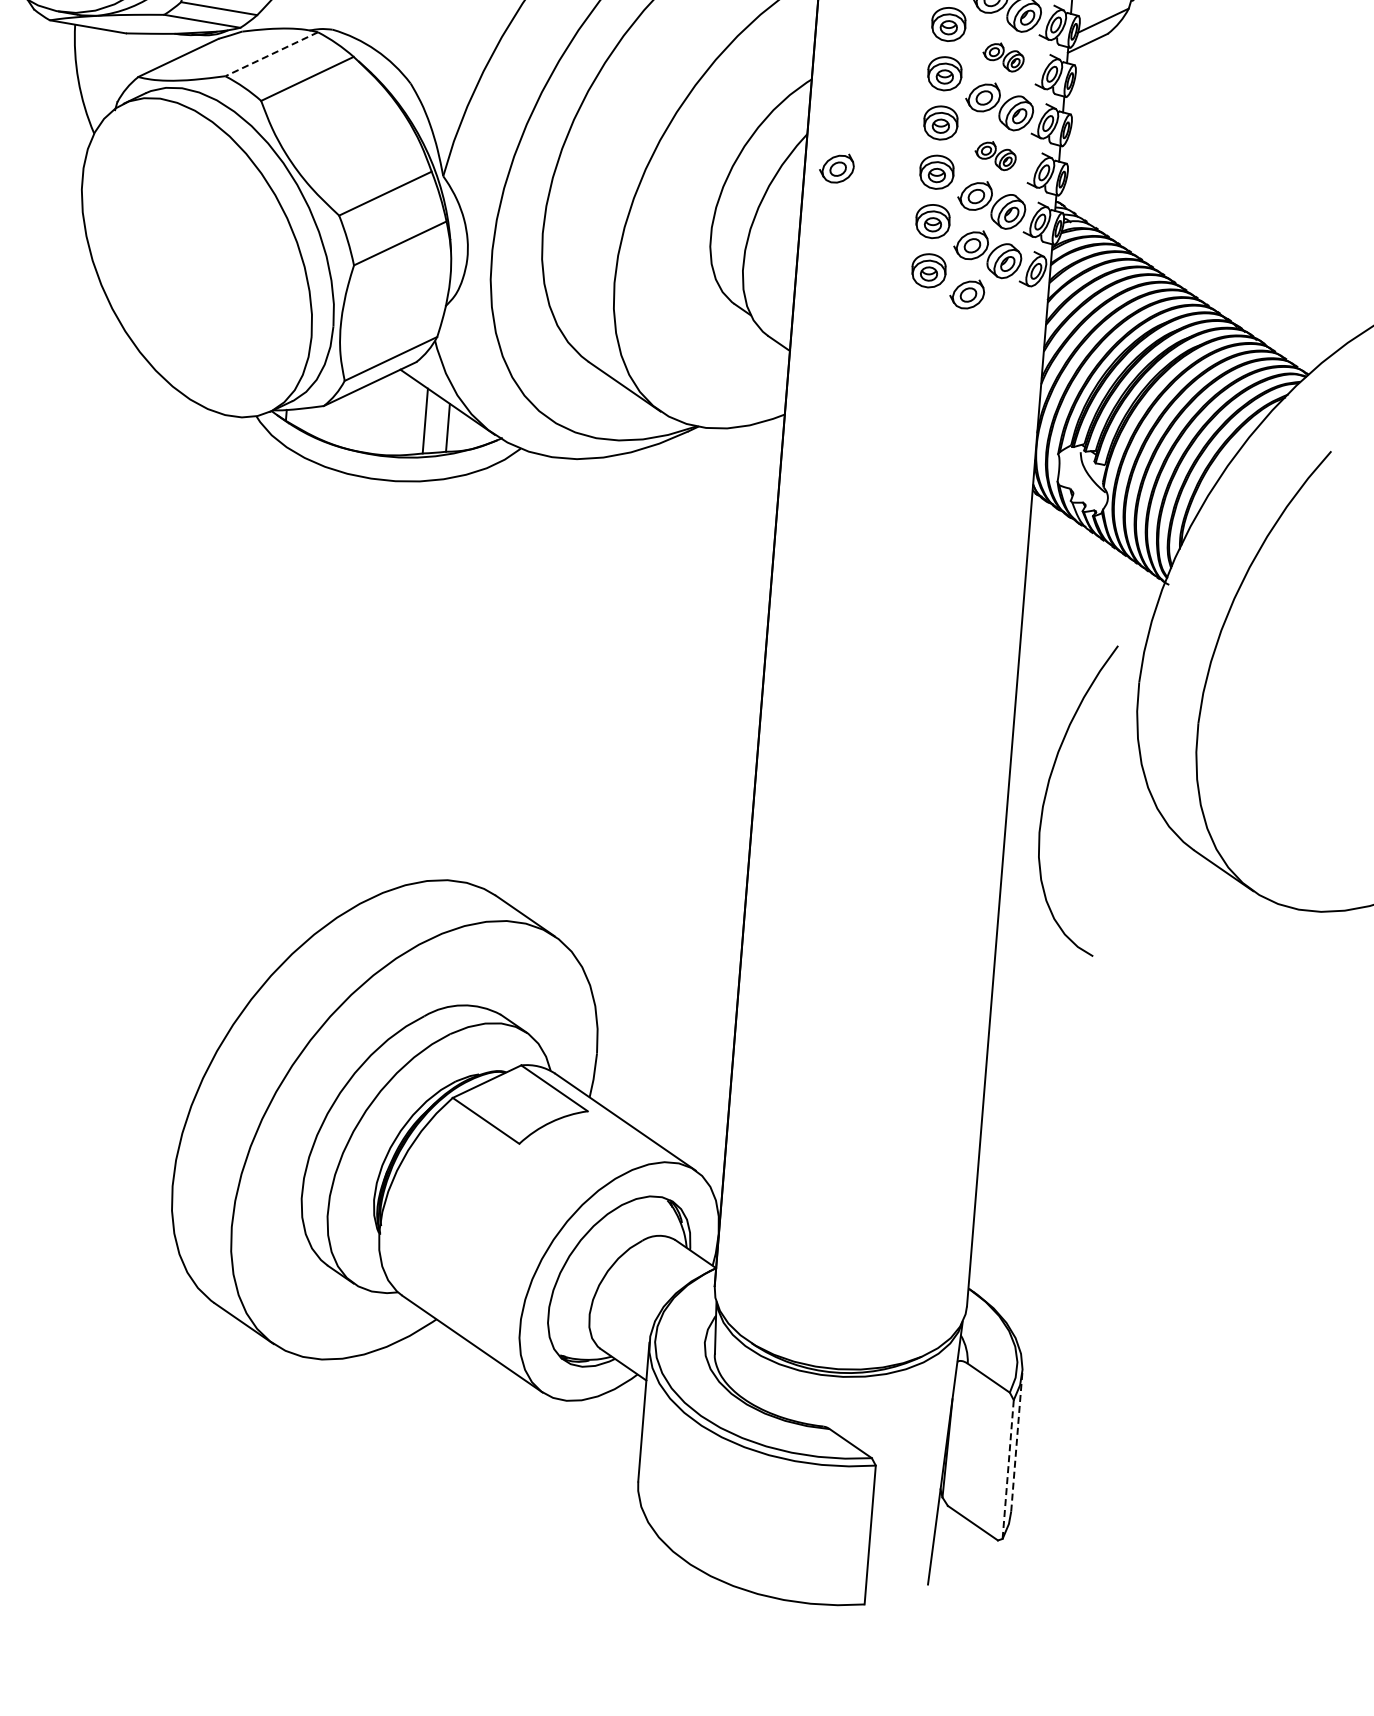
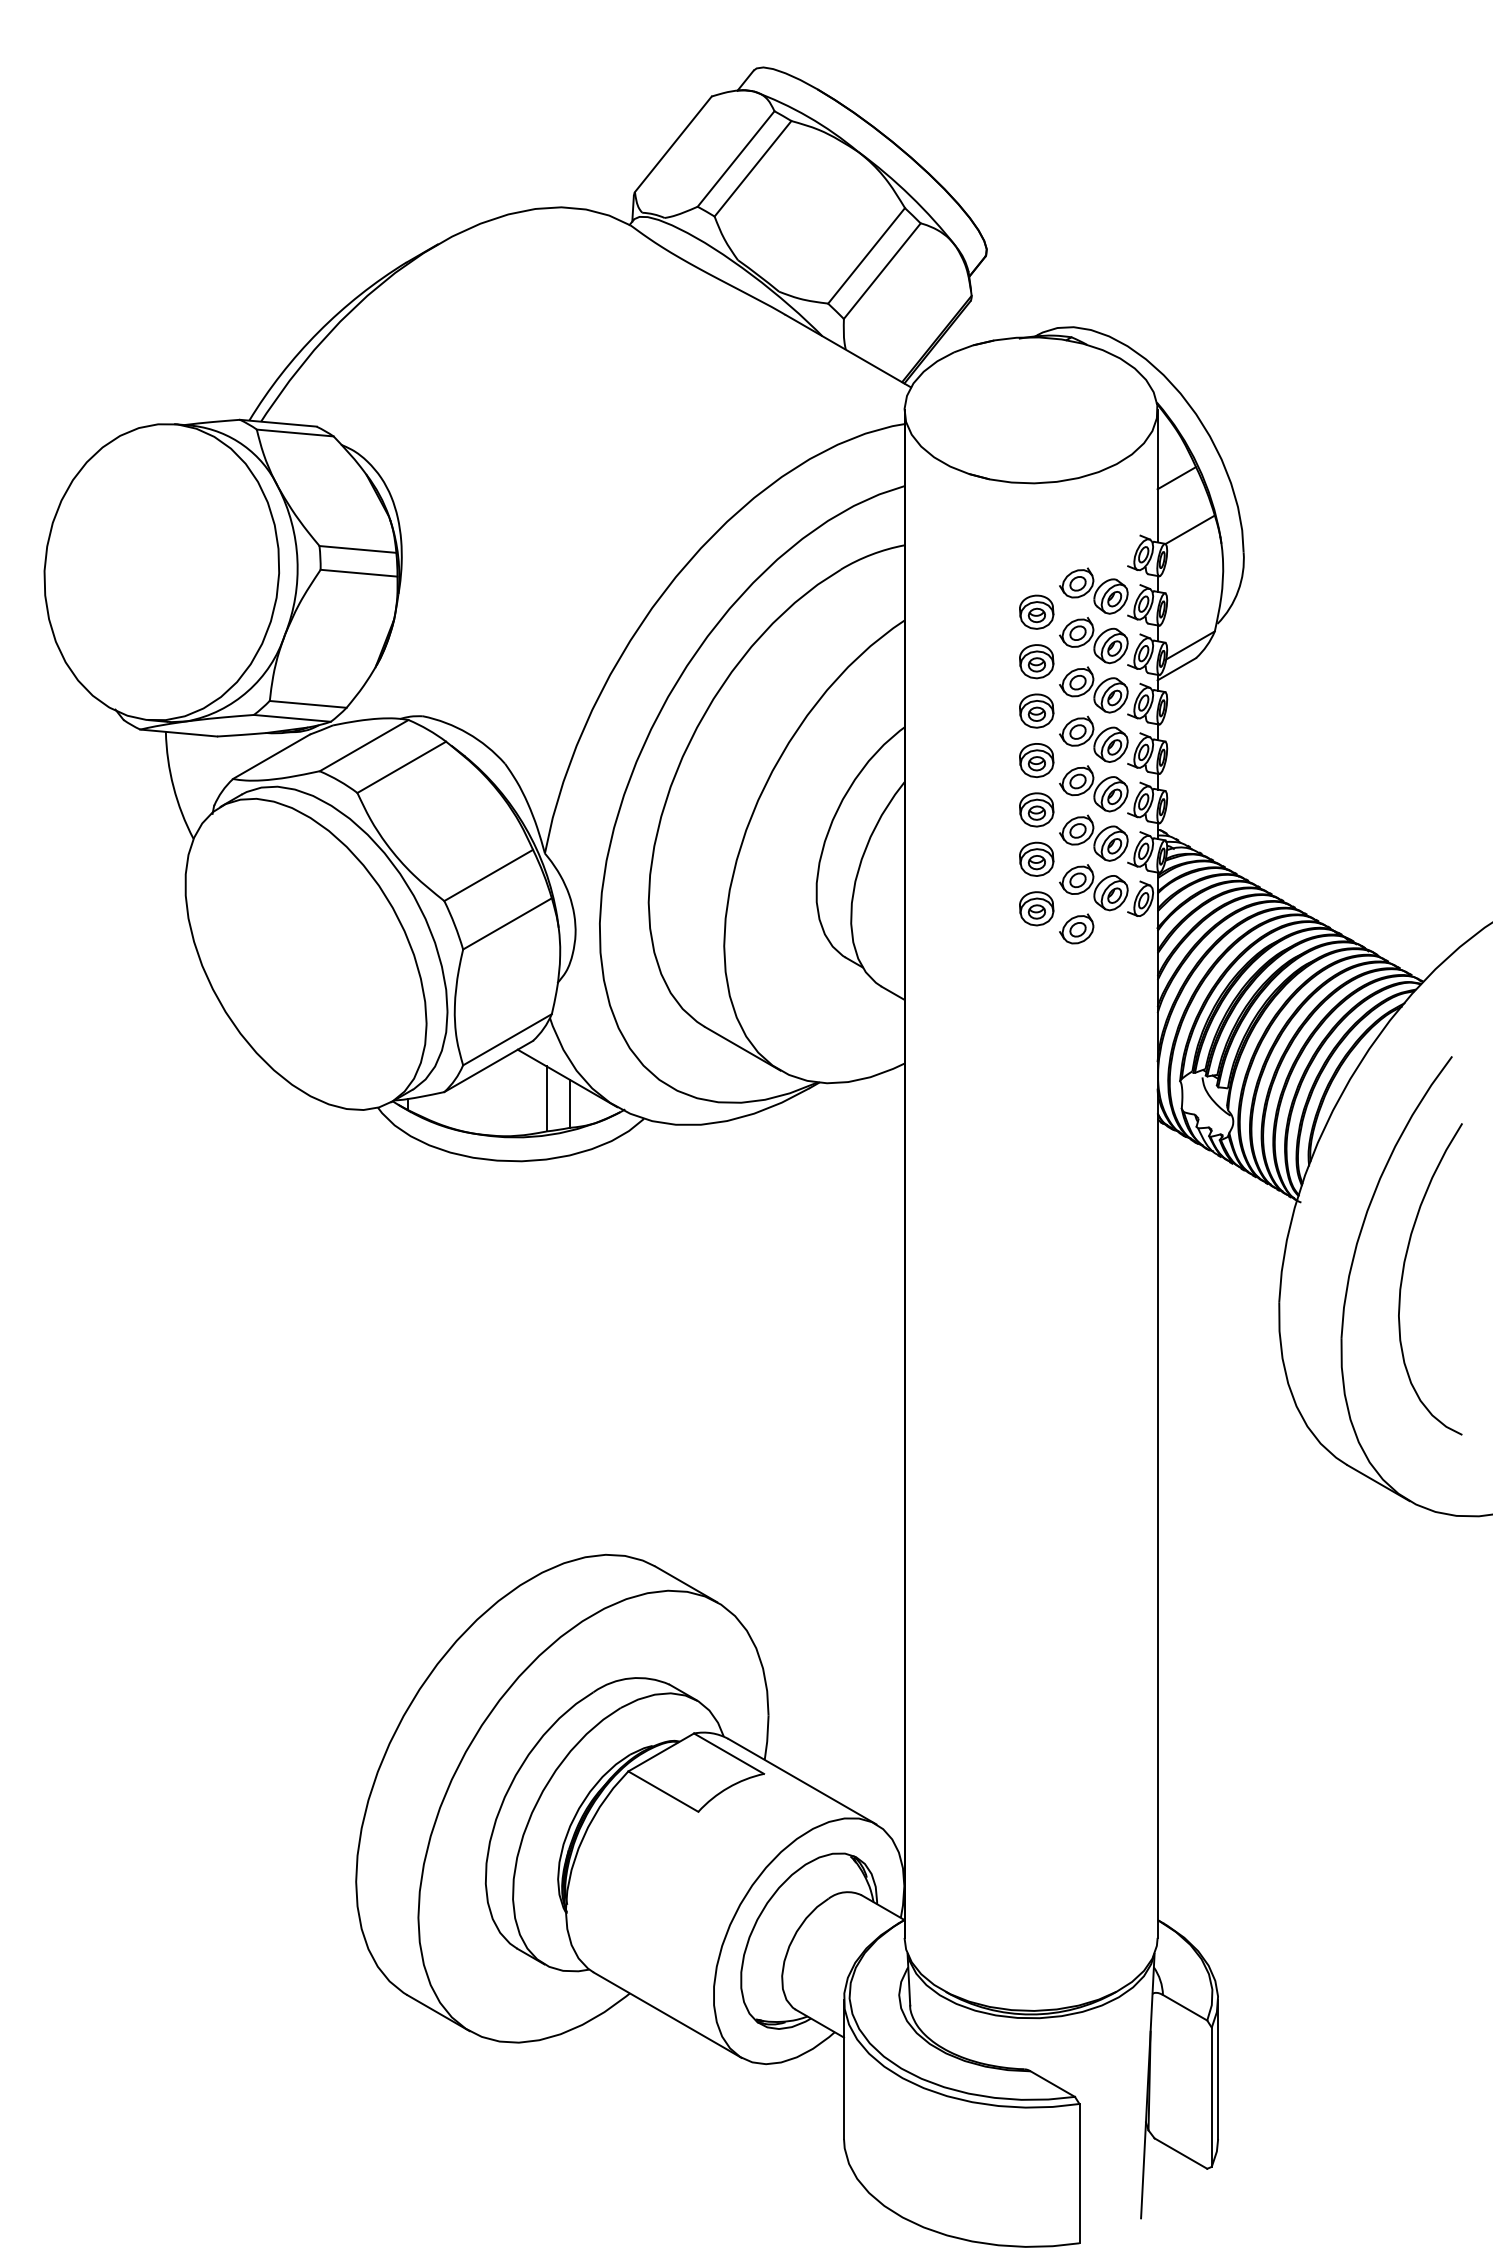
line: (271, 54) -> (363, 745), dashed -> solid
part: (1003, 56) -> (1093, 689), size x1.67
part: (995, 155) -> (1093, 788), size x1.67
part: (836, 167) -> (936, 813), removed
curve: (1047, 793) -> (1403, 1276), moved
line: (1017, 1442) -> (1218, 2069), dashed -> solid
line: (1007, 1469) -> (1211, 2097), dashed -> solid

